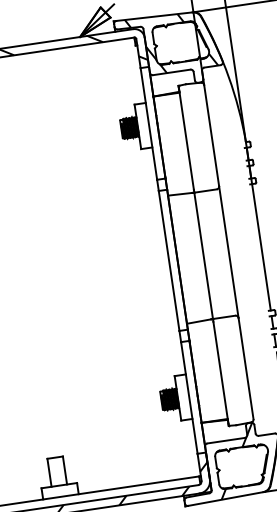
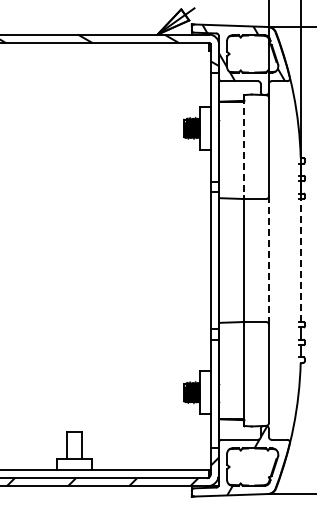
line: (186, 138) -> (244, 146), solid -> dashed
line: (261, 247) -> (300, 260), solid -> dashed
line: (228, 253) -> (268, 261), solid -> dashed

